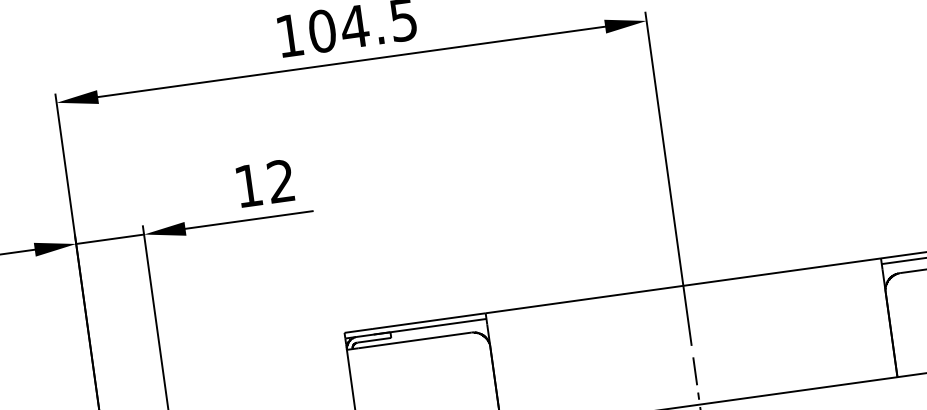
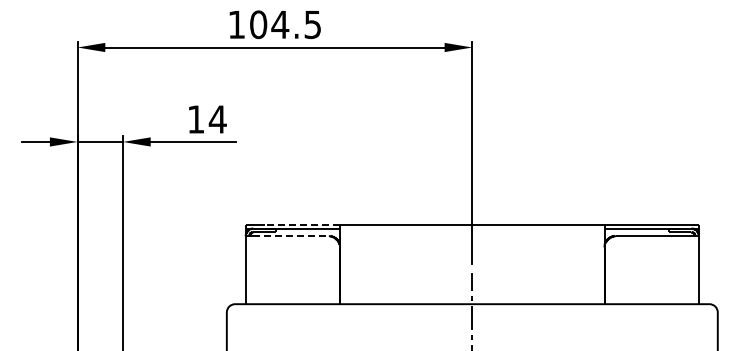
text: (280, 181) -> (217, 119), 12 -> 14
line: (429, 320) -> (302, 224), solid -> dashed
line: (415, 340) -> (291, 236), solid -> dashed

